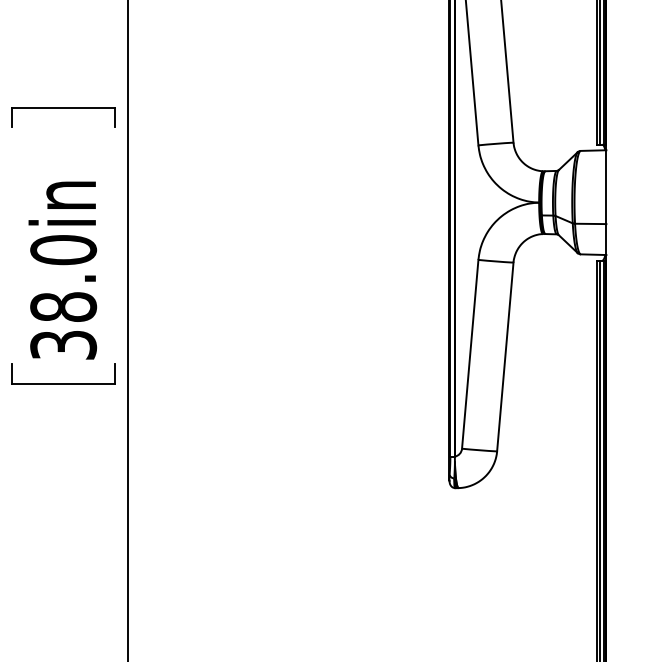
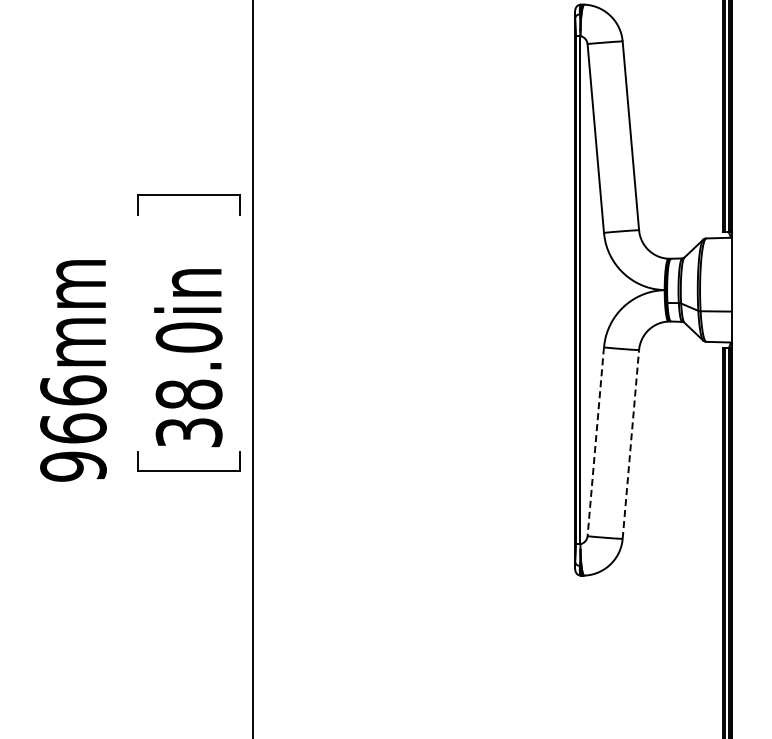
line: (469, 353) -> (595, 441), solid -> dashed
line: (504, 356) -> (630, 444), solid -> dashed

